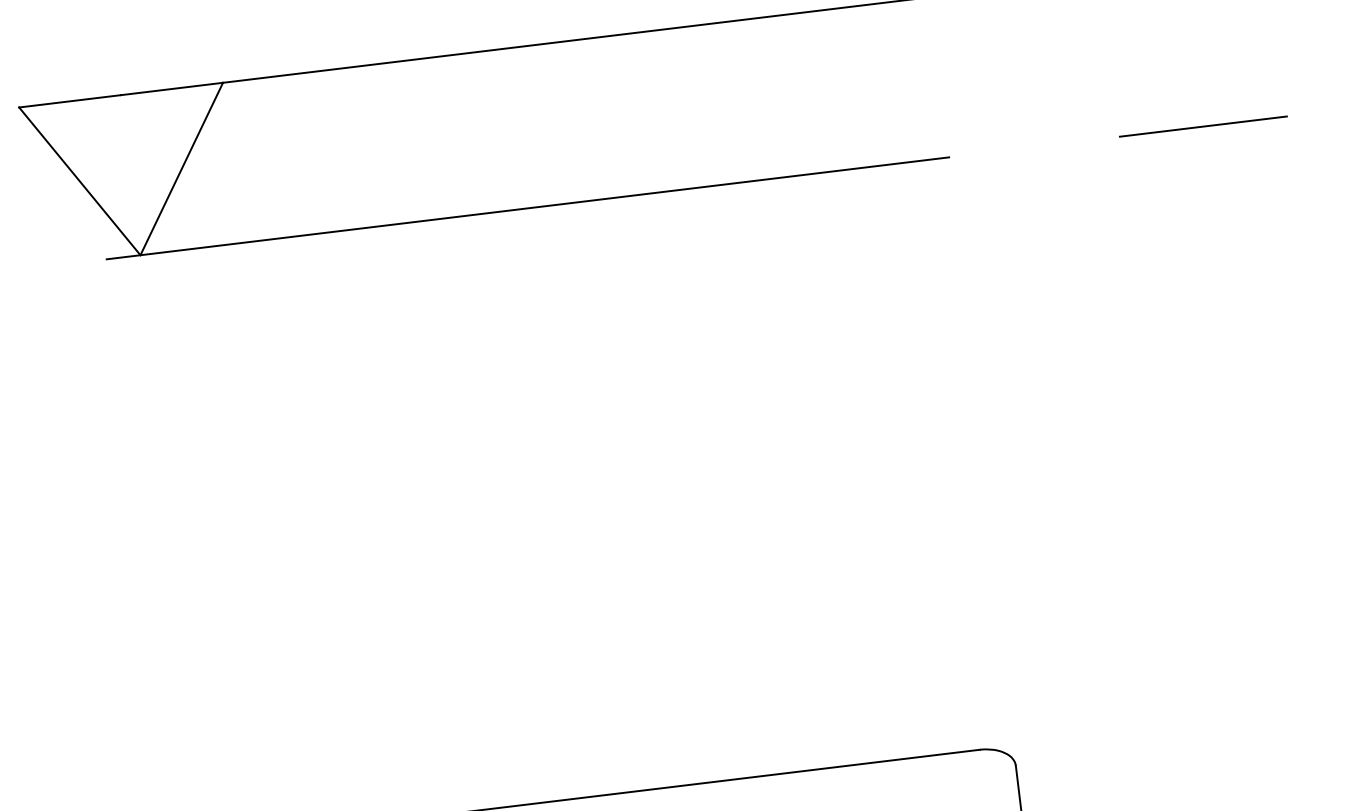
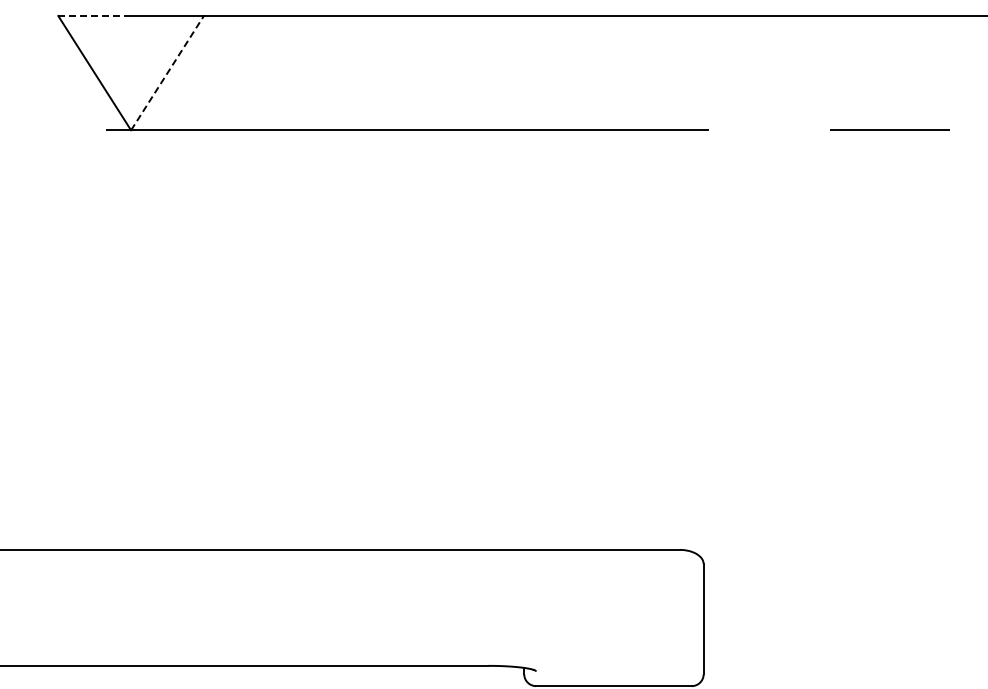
line: (71, 101) -> (95, 16), solid -> dashed
line: (181, 169) -> (167, 73), solid -> dashed

